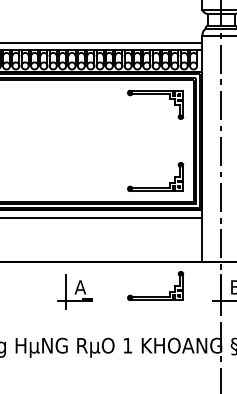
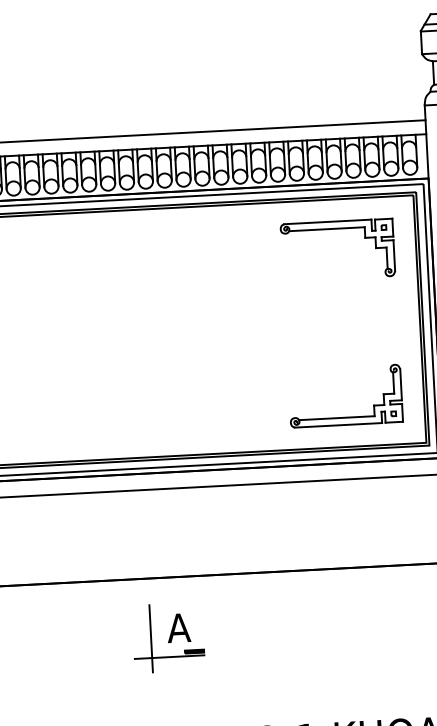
part: (74, 291) -> (167, 637), moved
part: (155, 296) -> (357, 637), removed

